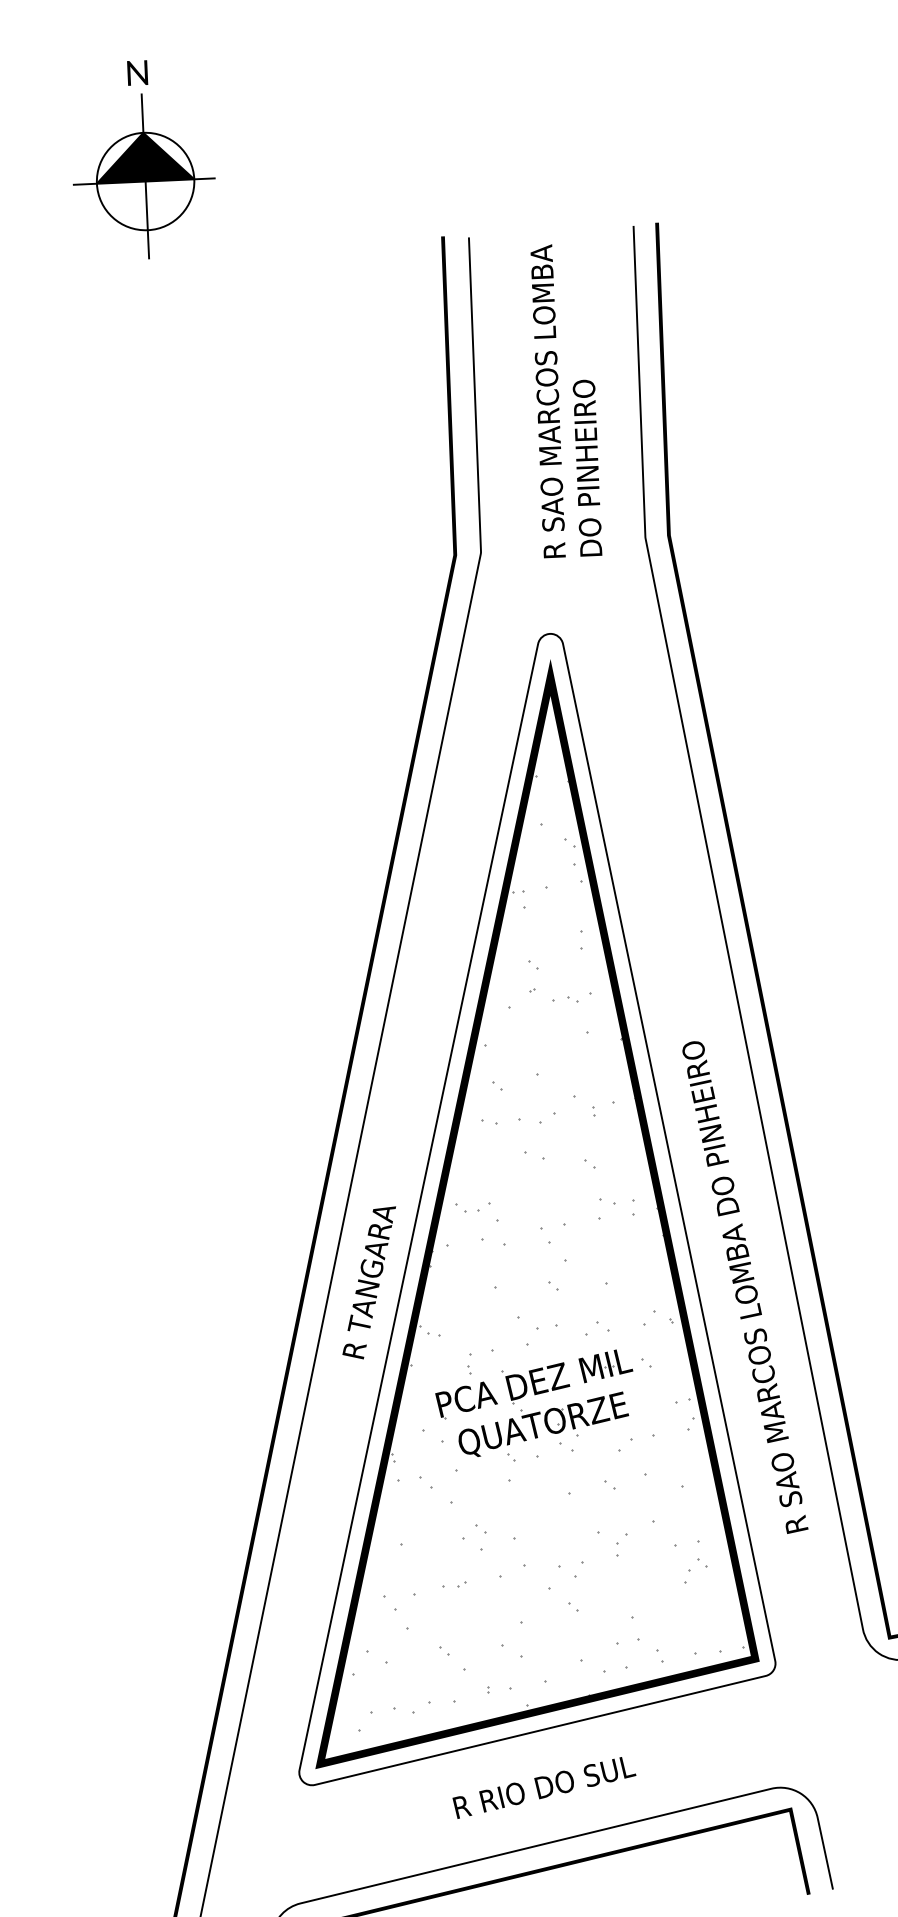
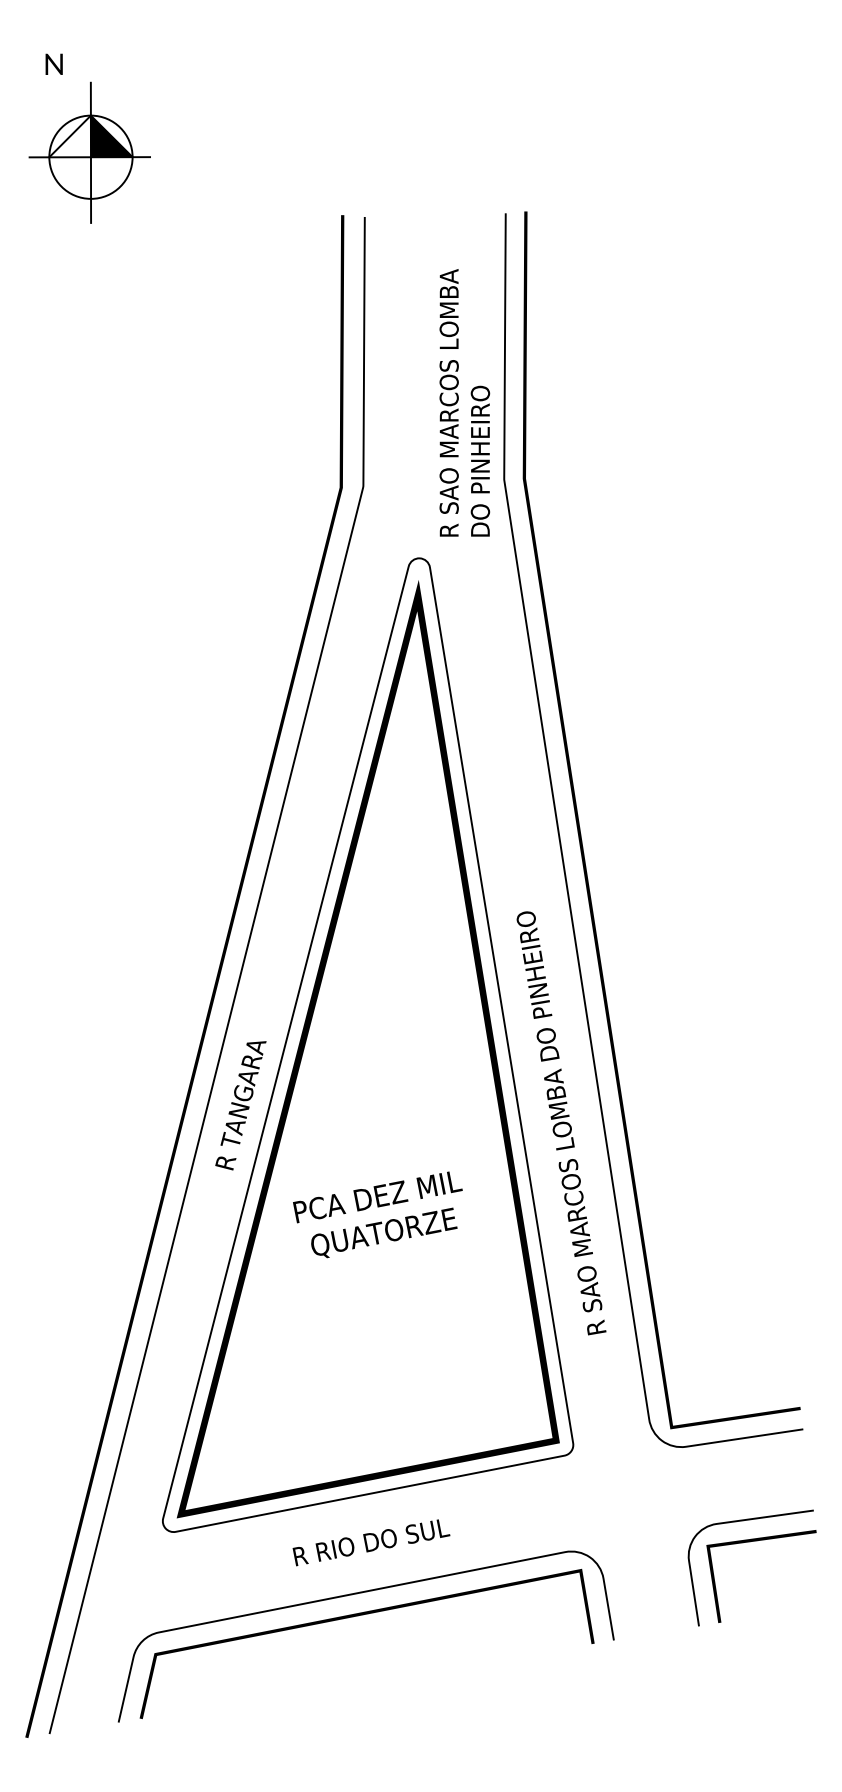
text: (136, 72) -> (53, 63), moved
fill: (119, 158) -> (69, 136), removed
text: (565, 400) -> (464, 402), moved
hatch: (529, 1249) -> (378, 1082), removed

